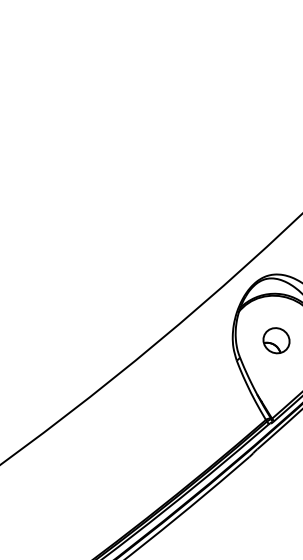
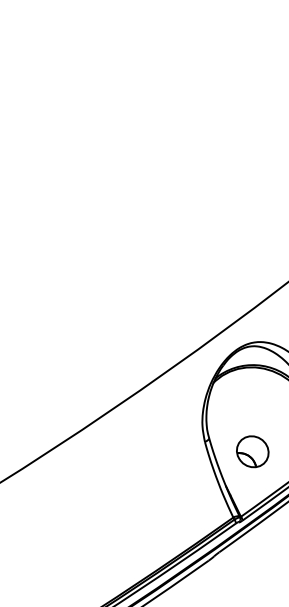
part: (276, 340) -> (252, 451), moved

